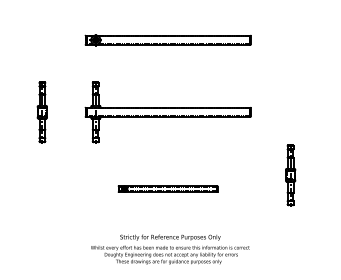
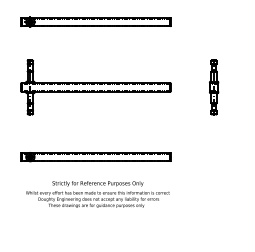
part: (290, 175) -> (213, 87), moved
part: (167, 188) -> (95, 156), size x1.67
text: (170, 249) -> (98, 194), moved

